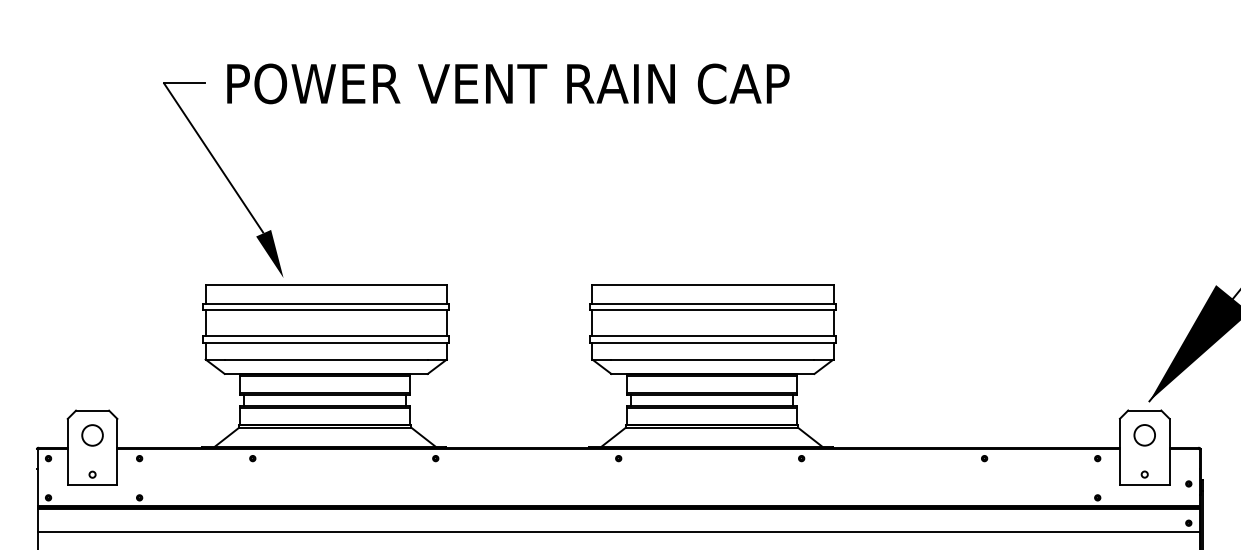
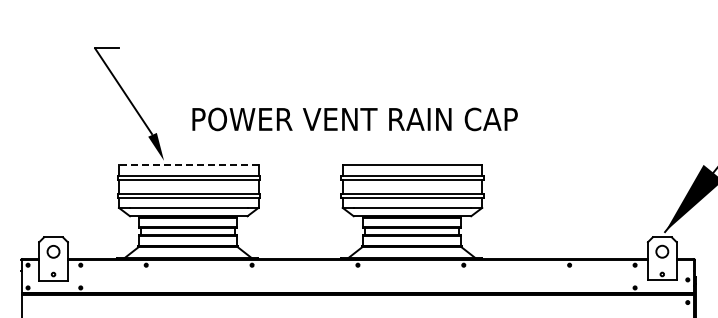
text: (507, 84) -> (354, 119), moved
line: (325, 284) -> (188, 164), solid -> dashed
line: (617, 531) -> (357, 307), removed

